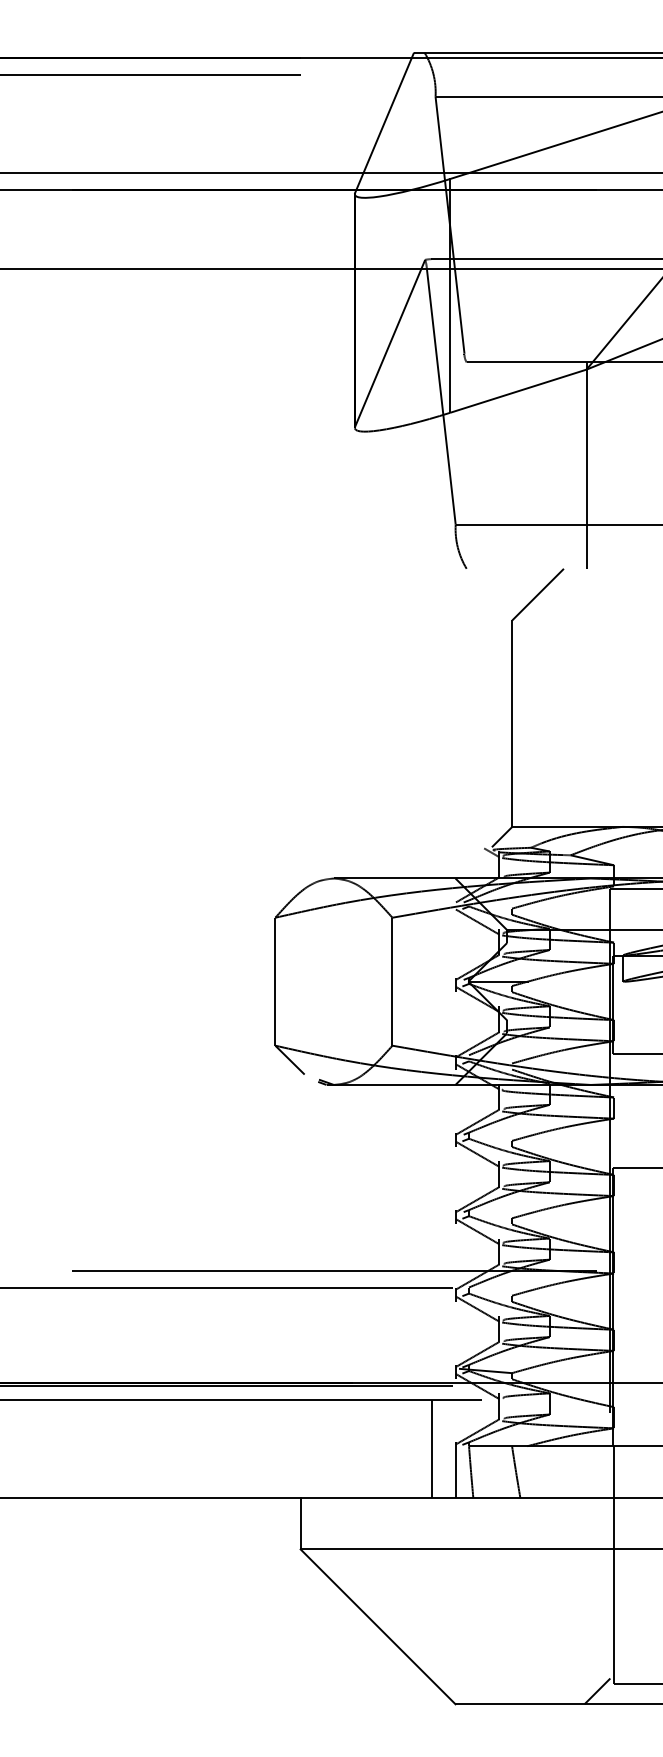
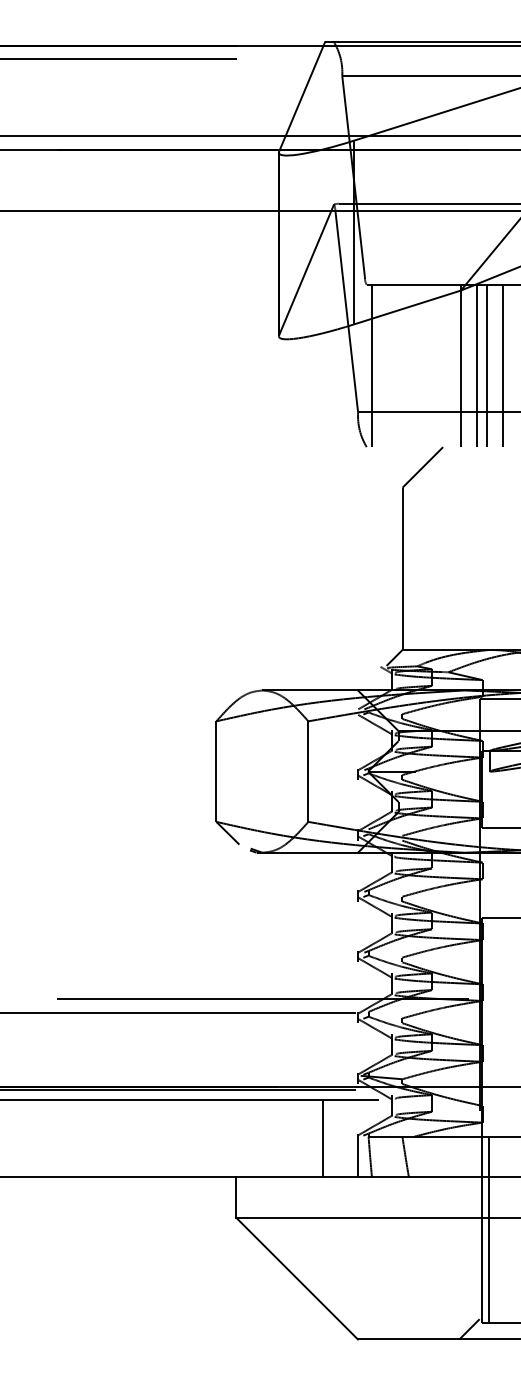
line: (472, 465) -> (371, 365), added
line: (606, 465) -> (476, 365), added
line: (620, 465) -> (487, 365), added
line: (639, 465) -> (502, 365), added
line: (432, 1448) -> (322, 1138), moved
line: (622, 1564) -> (489, 1229), added

